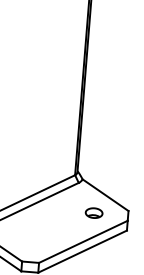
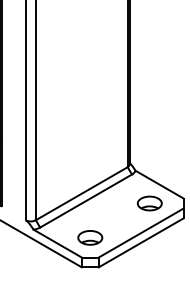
part: (93, 213) -> (149, 203), size x1.43
part: (32, 242) -> (90, 237), added

